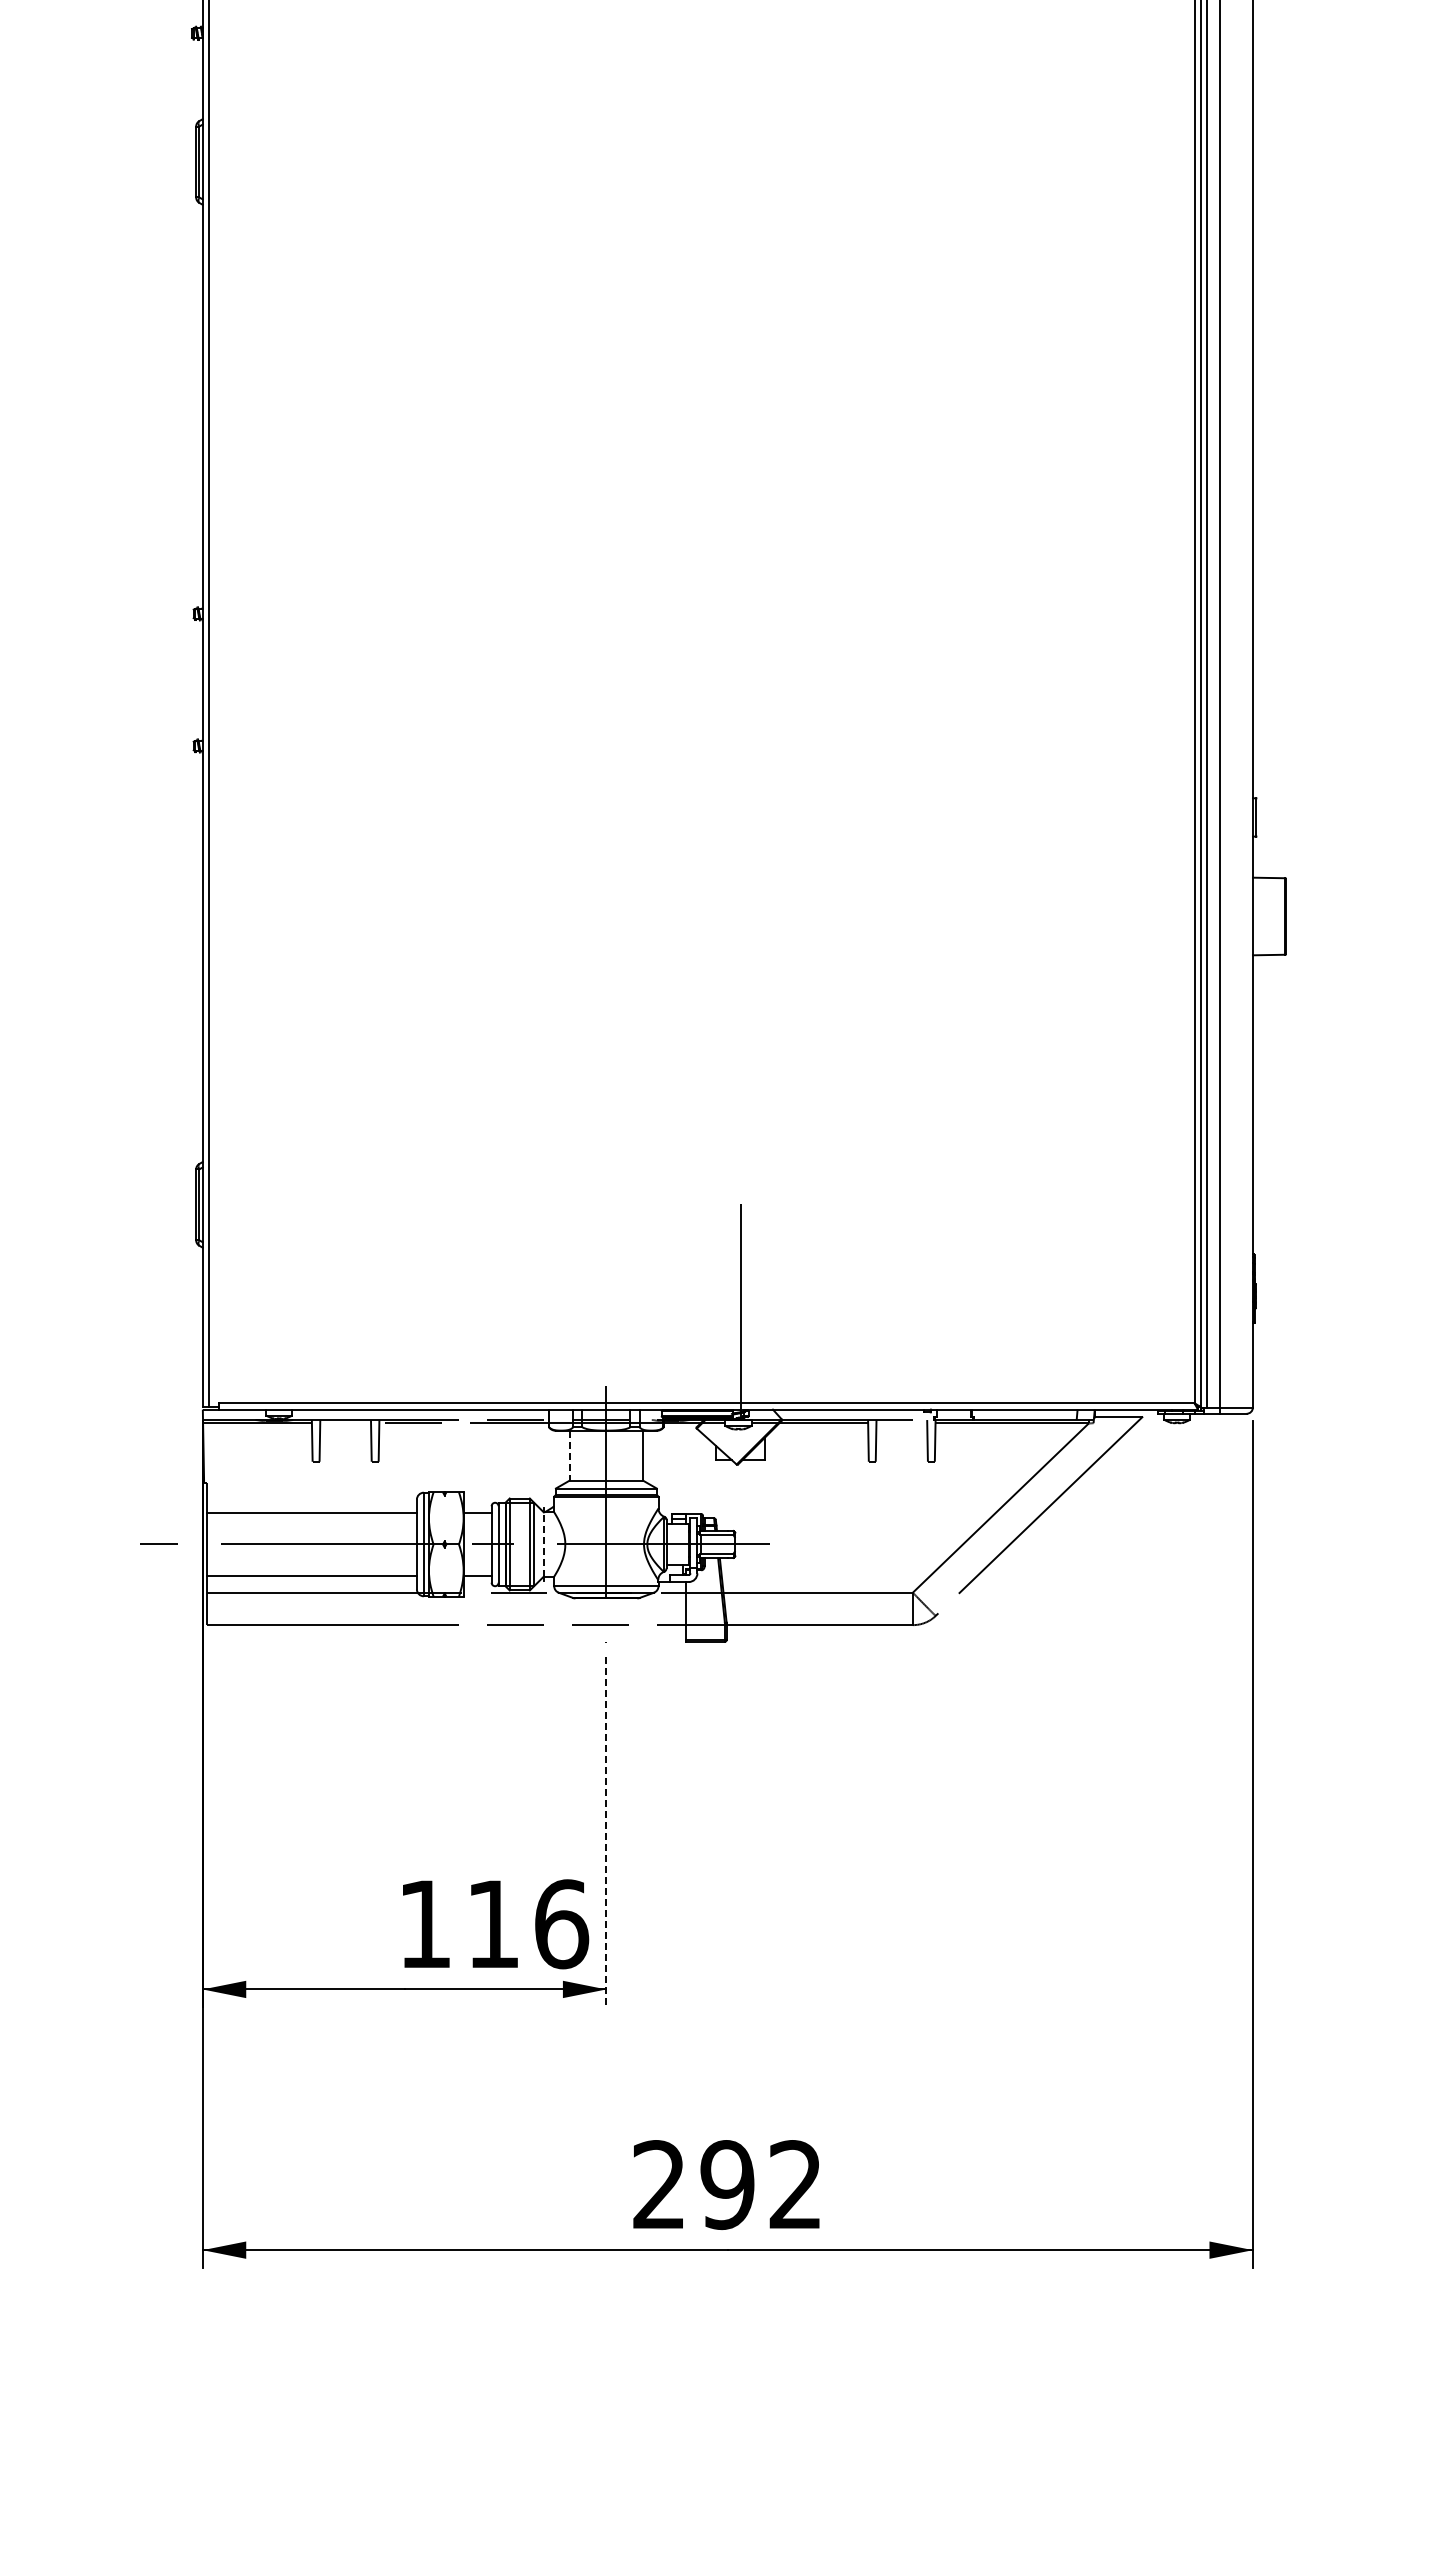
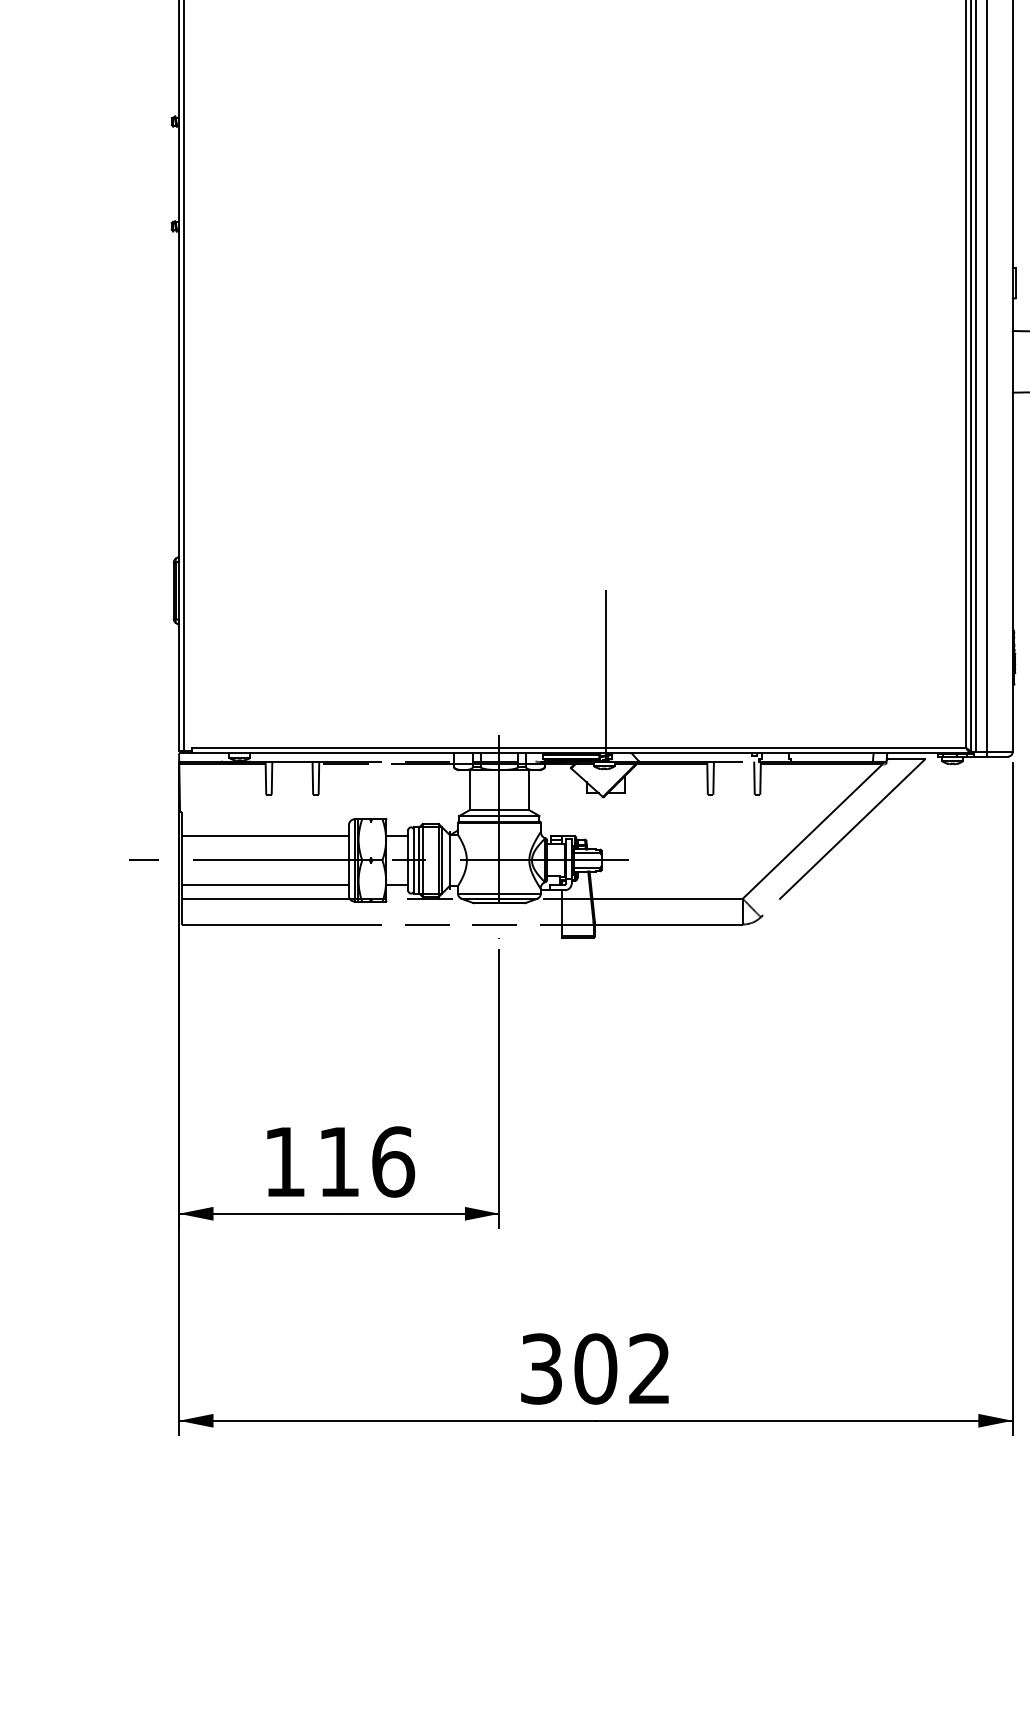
line: (569, 1455) -> (470, 789), dashed -> solid
line: (543, 1544) -> (449, 860), dashed -> solid
line: (606, 1831) -> (499, 1088), dashed -> solid
text: (496, 1924) -> (341, 1162), moved
text: (693, 2185) -> (568, 1369), 292 -> 302

